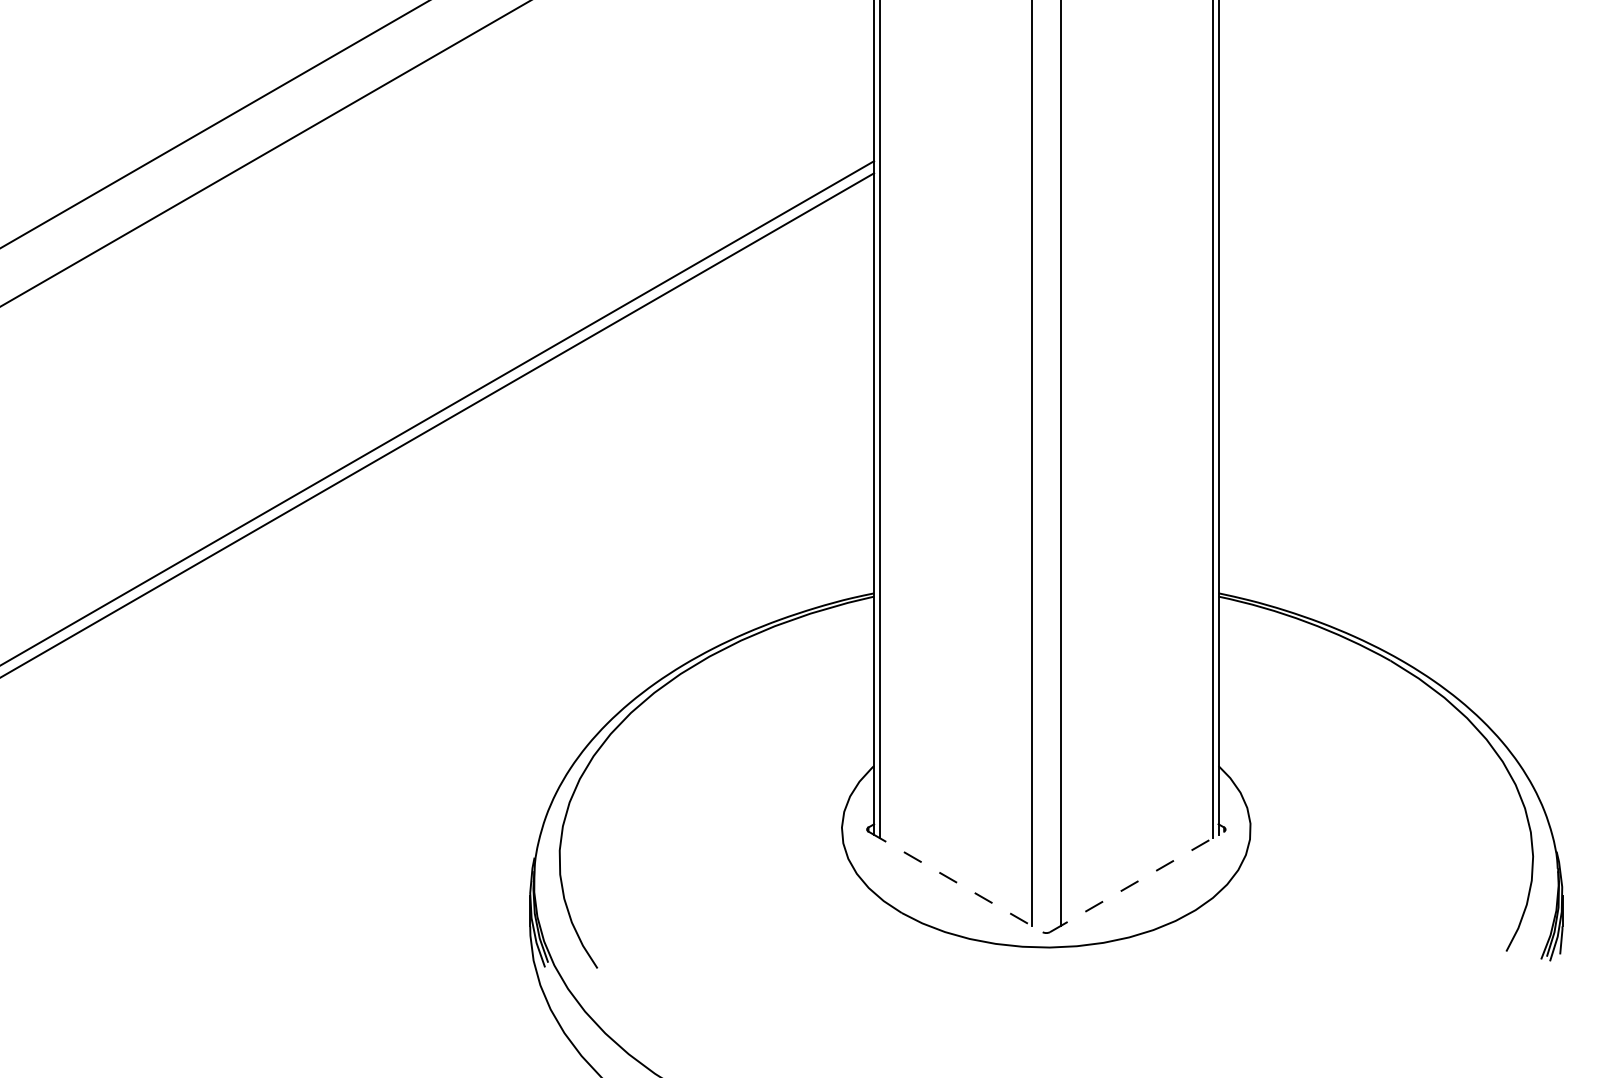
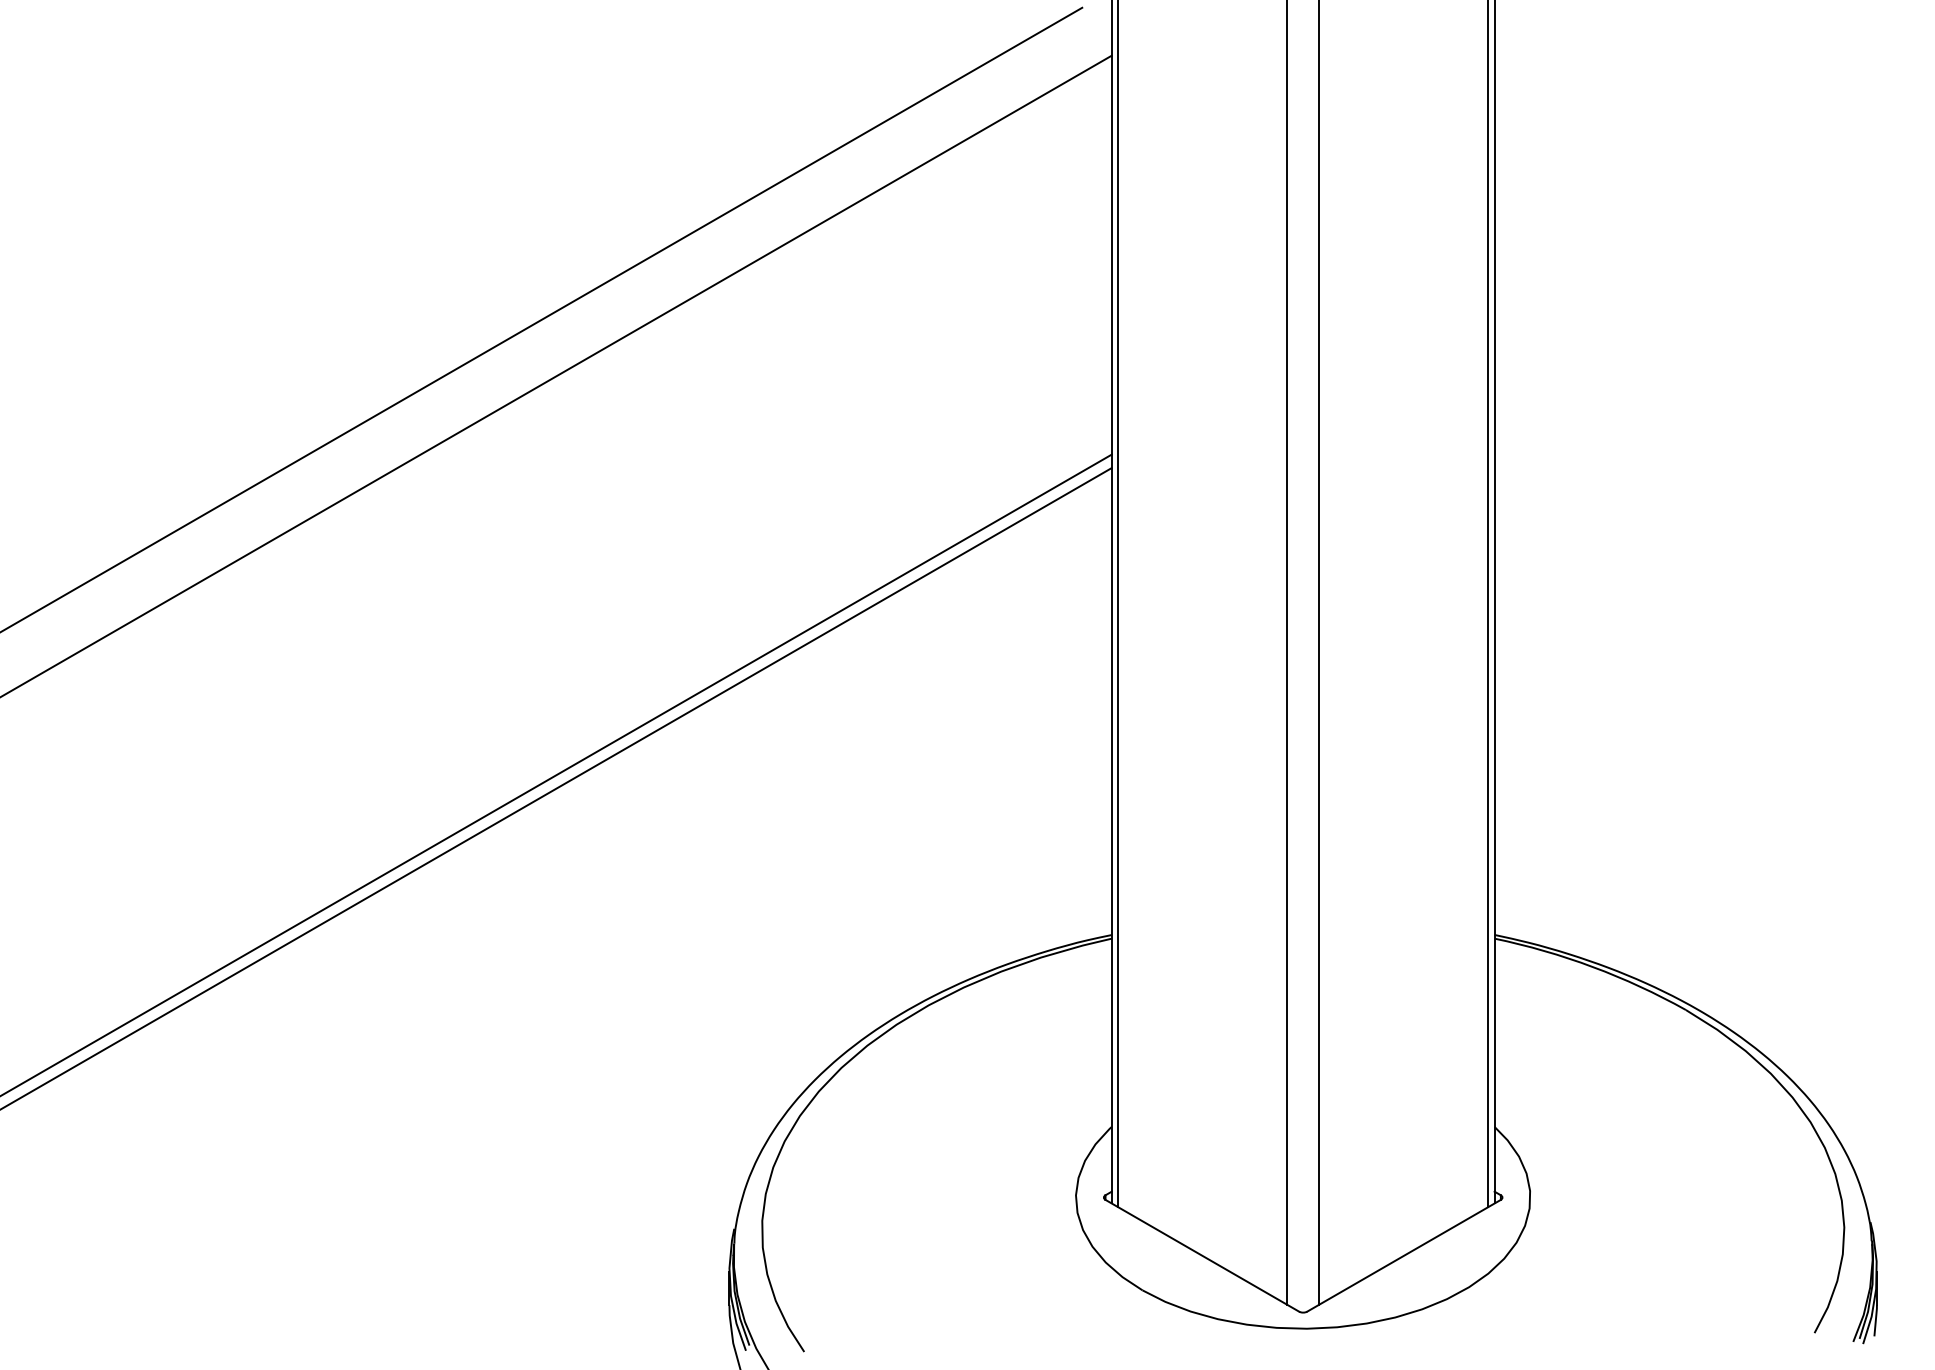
line: (955, 881) -> (1202, 1255), dashed -> solid
line: (1137, 881) -> (1404, 1255), dashed -> solid

